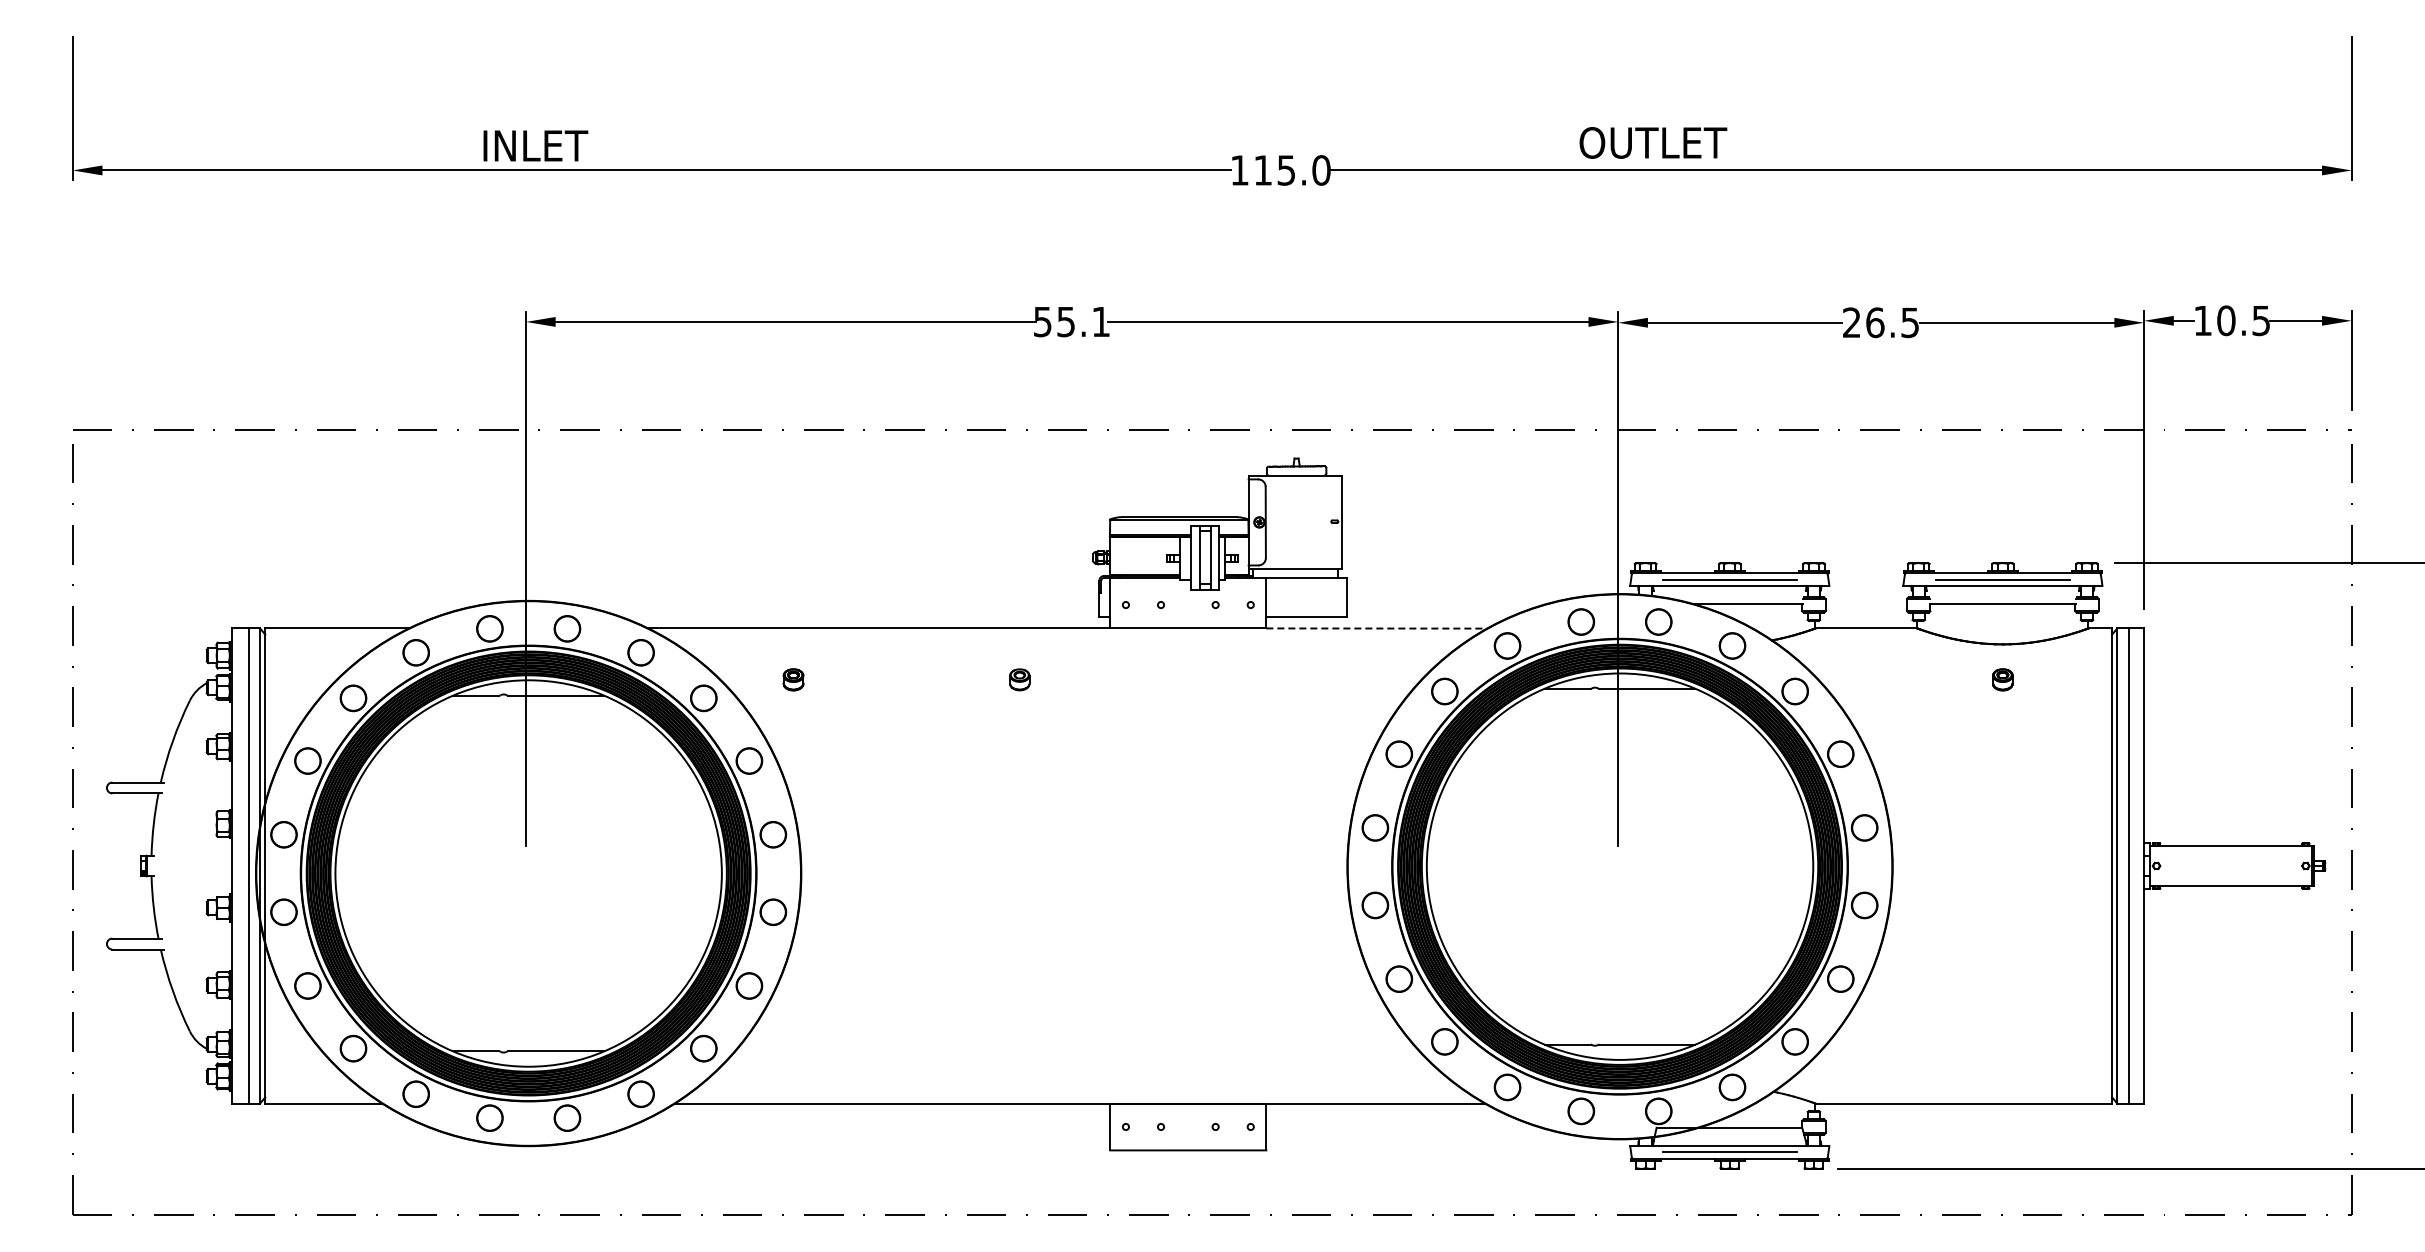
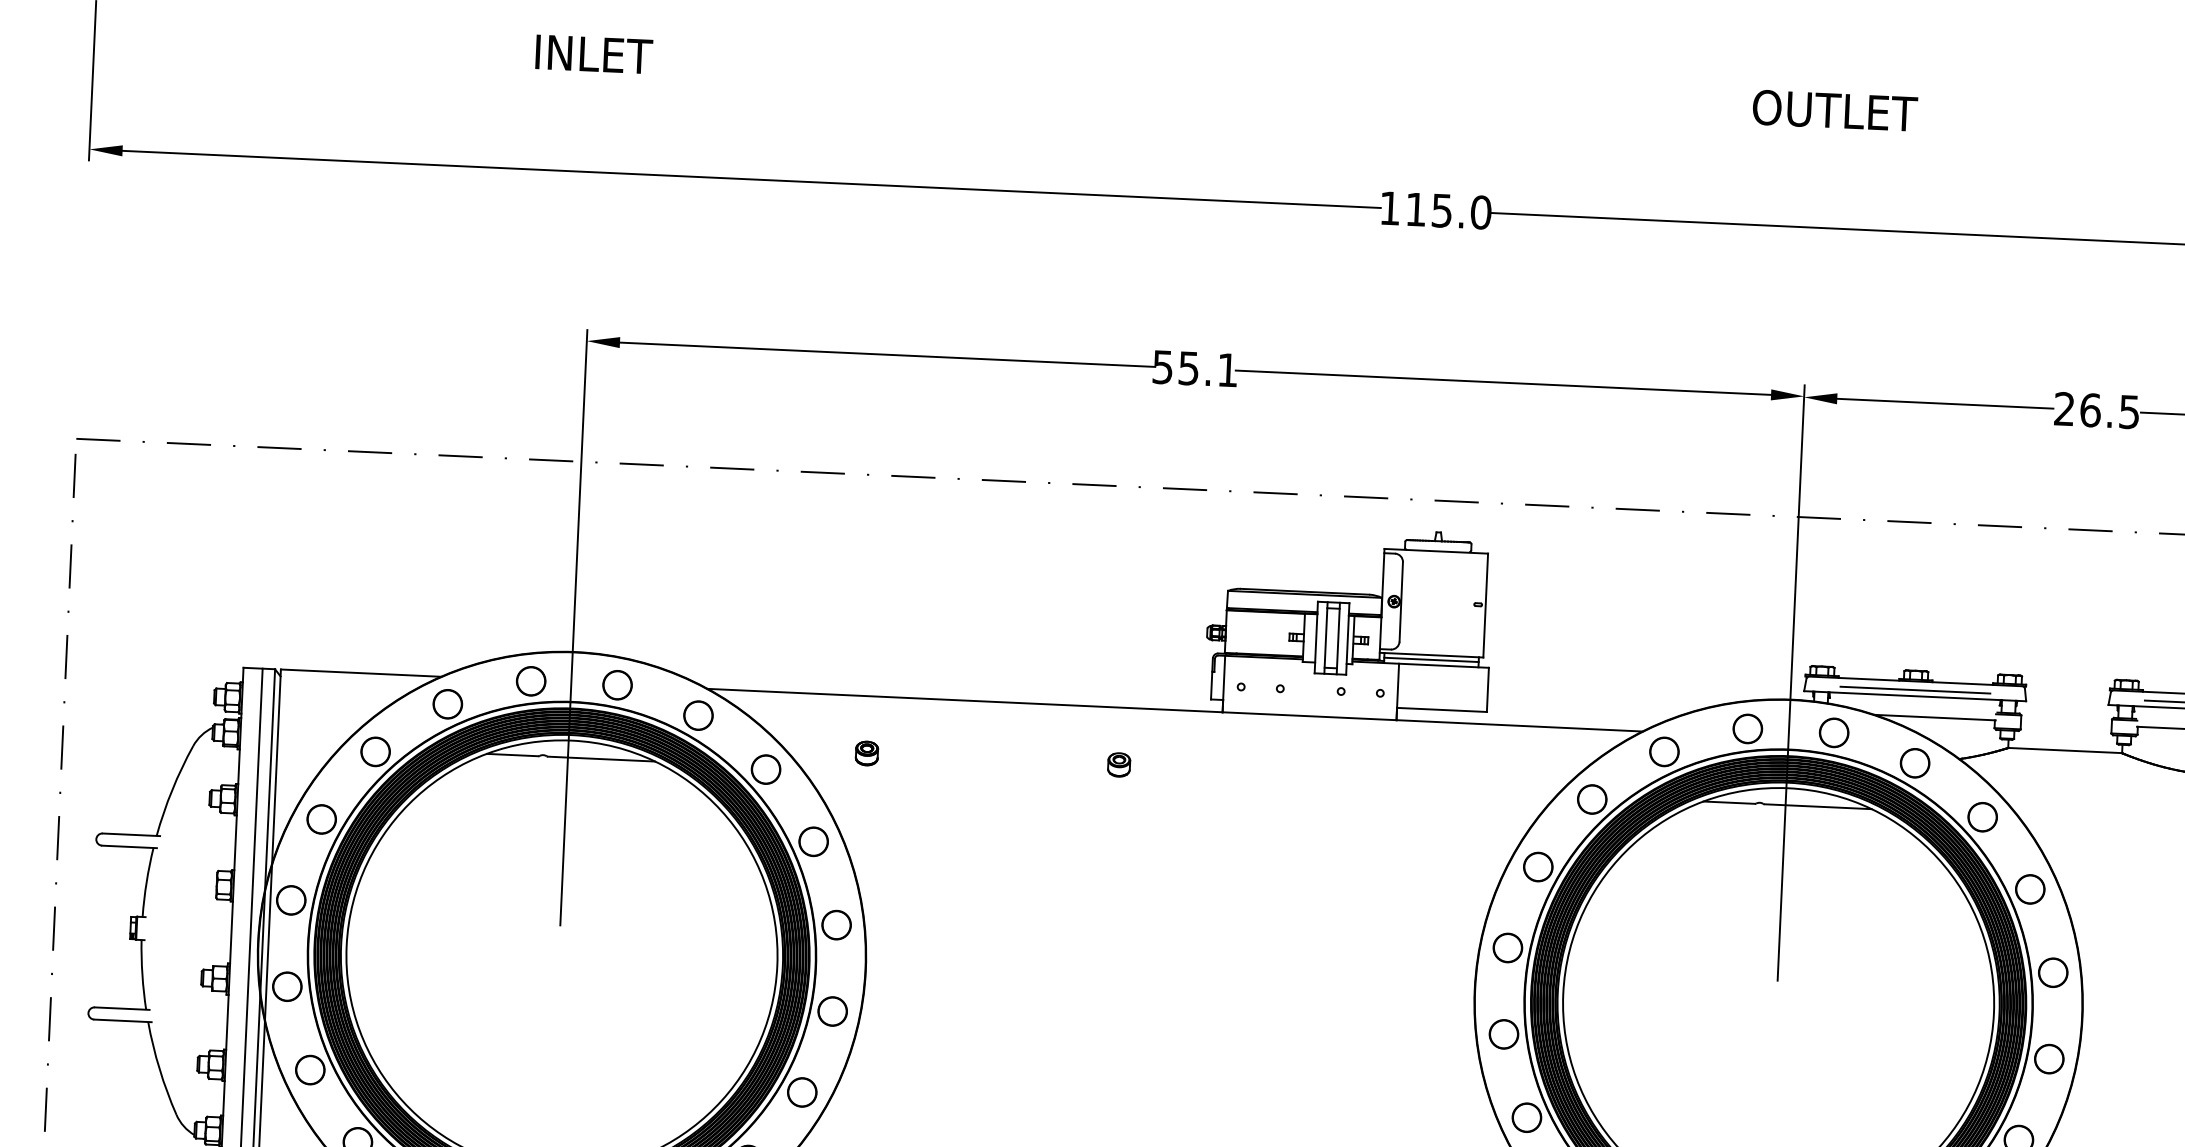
text: (1653, 142) -> (1835, 110), moved
text: (535, 145) -> (593, 53), moved
line: (1294, 573) -> (1430, 660), added
line: (1377, 628) -> (1520, 725), dashed -> solid

